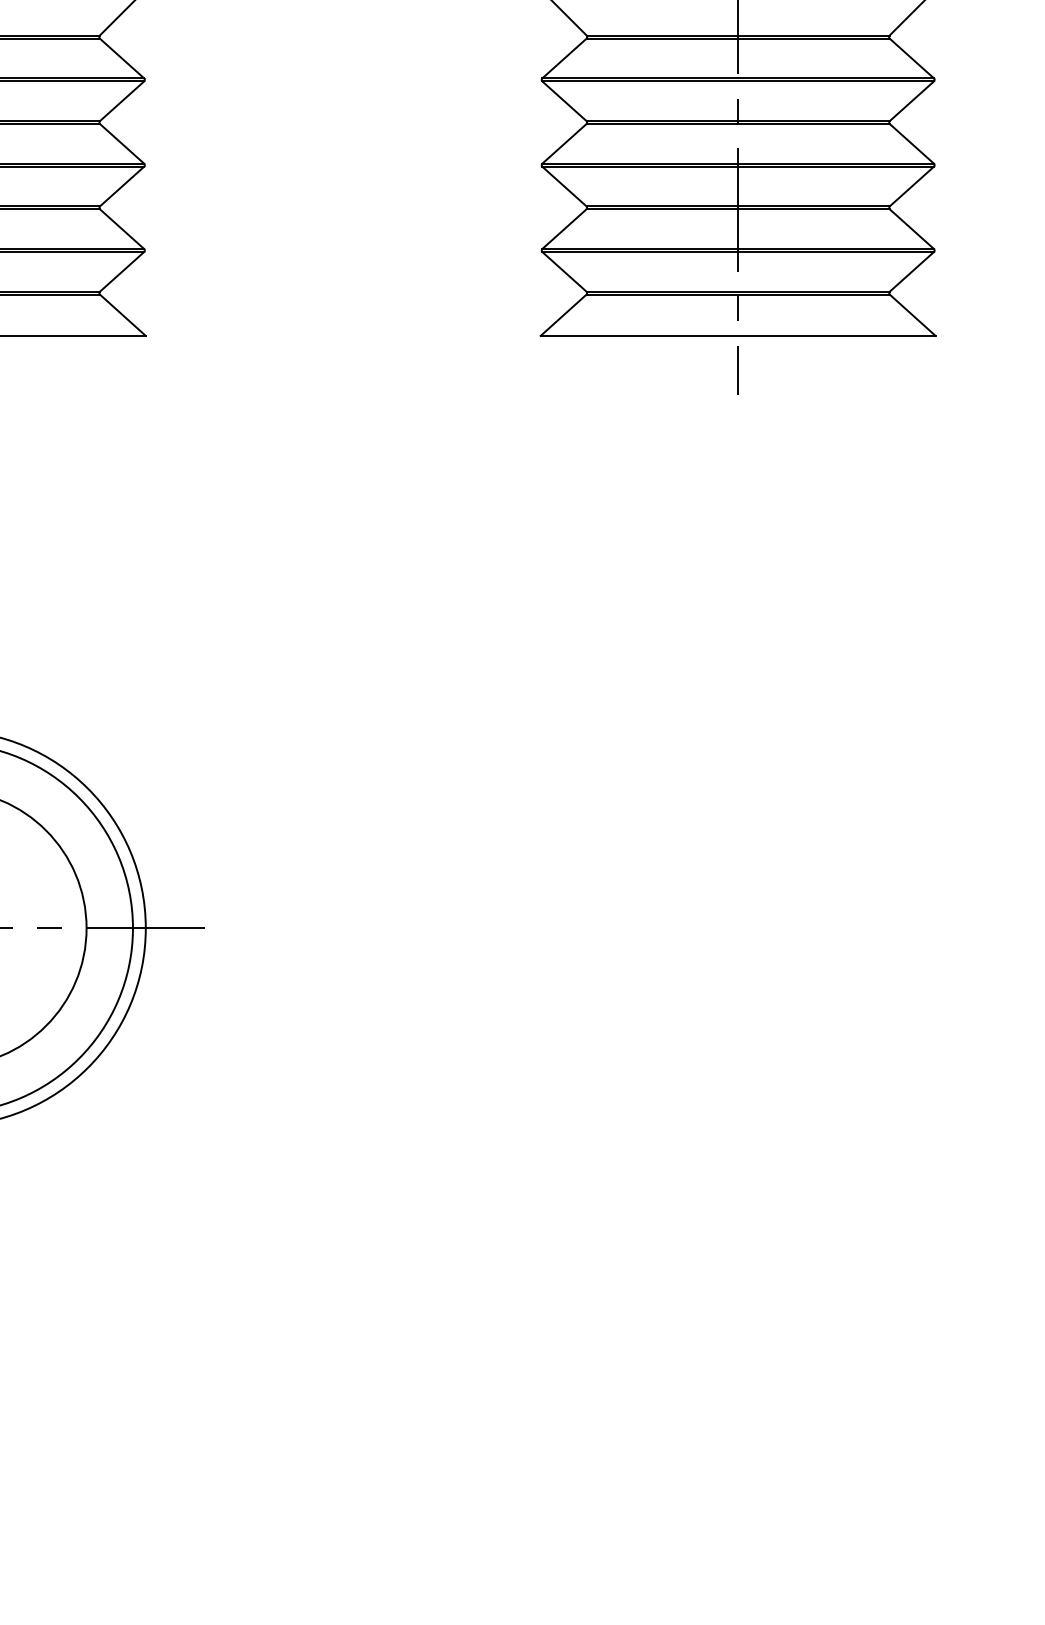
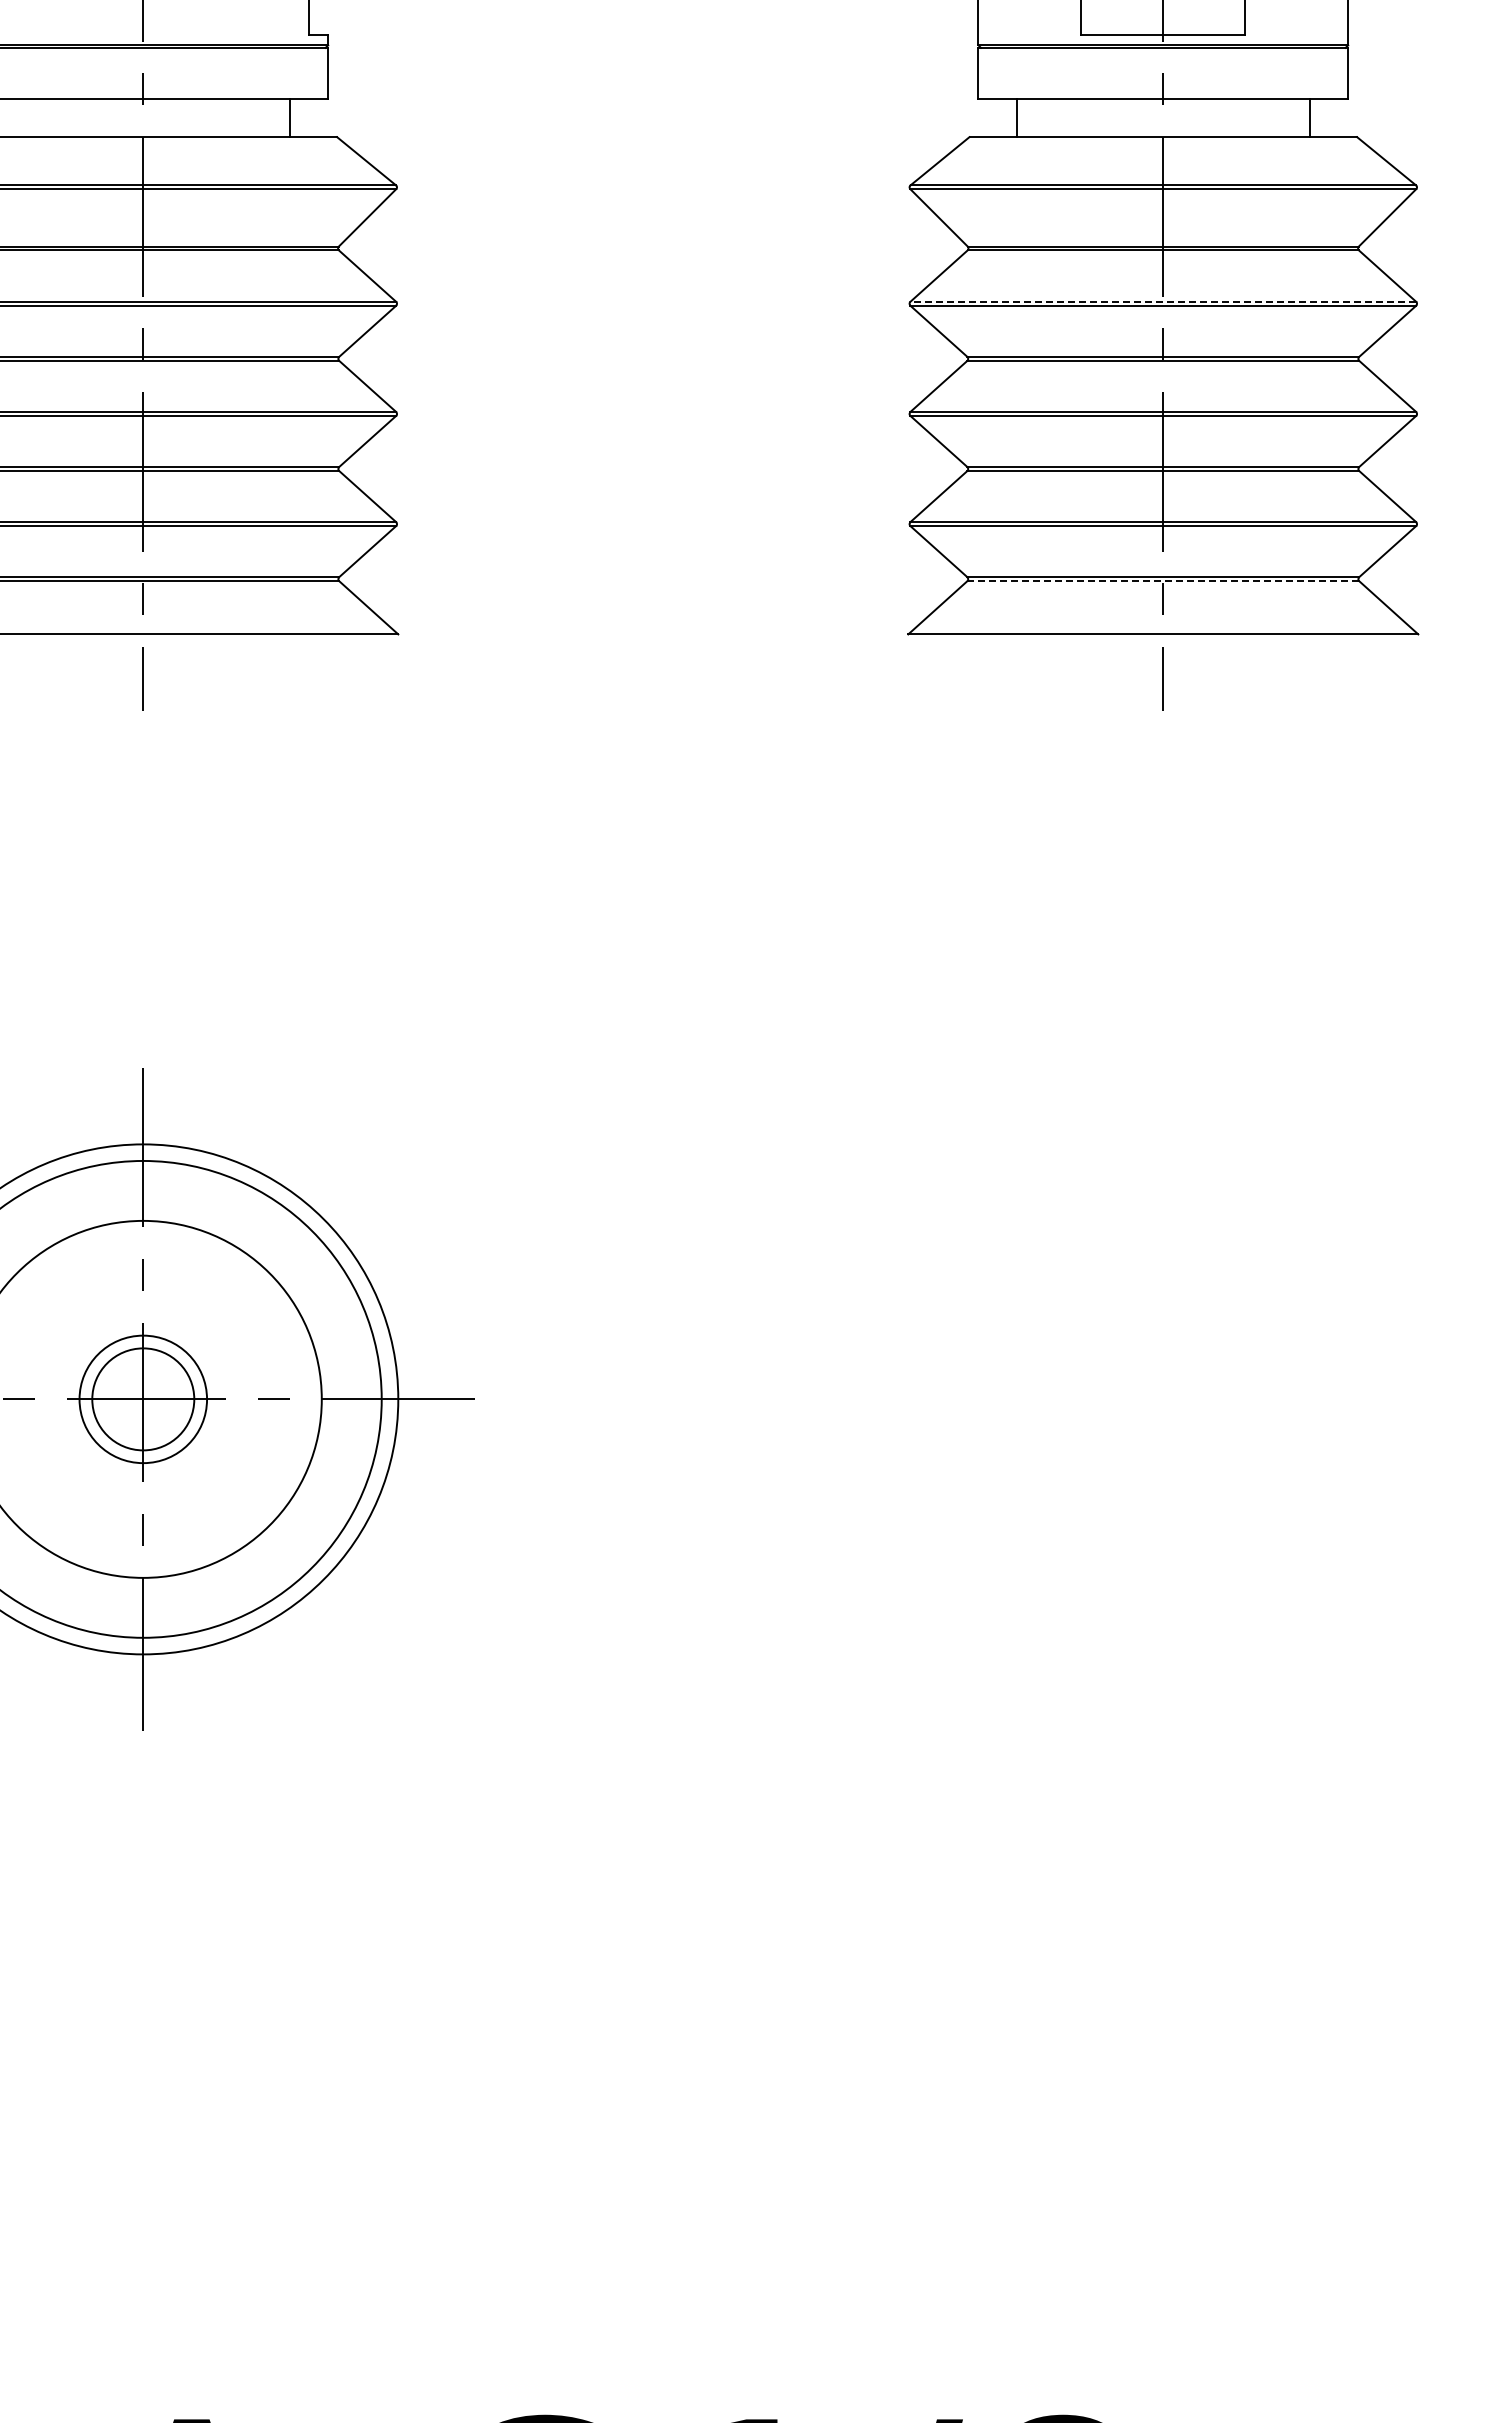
line: (738, 78) -> (1163, 301), solid -> dashed
line: (738, 294) -> (1163, 581), solid -> dashed

